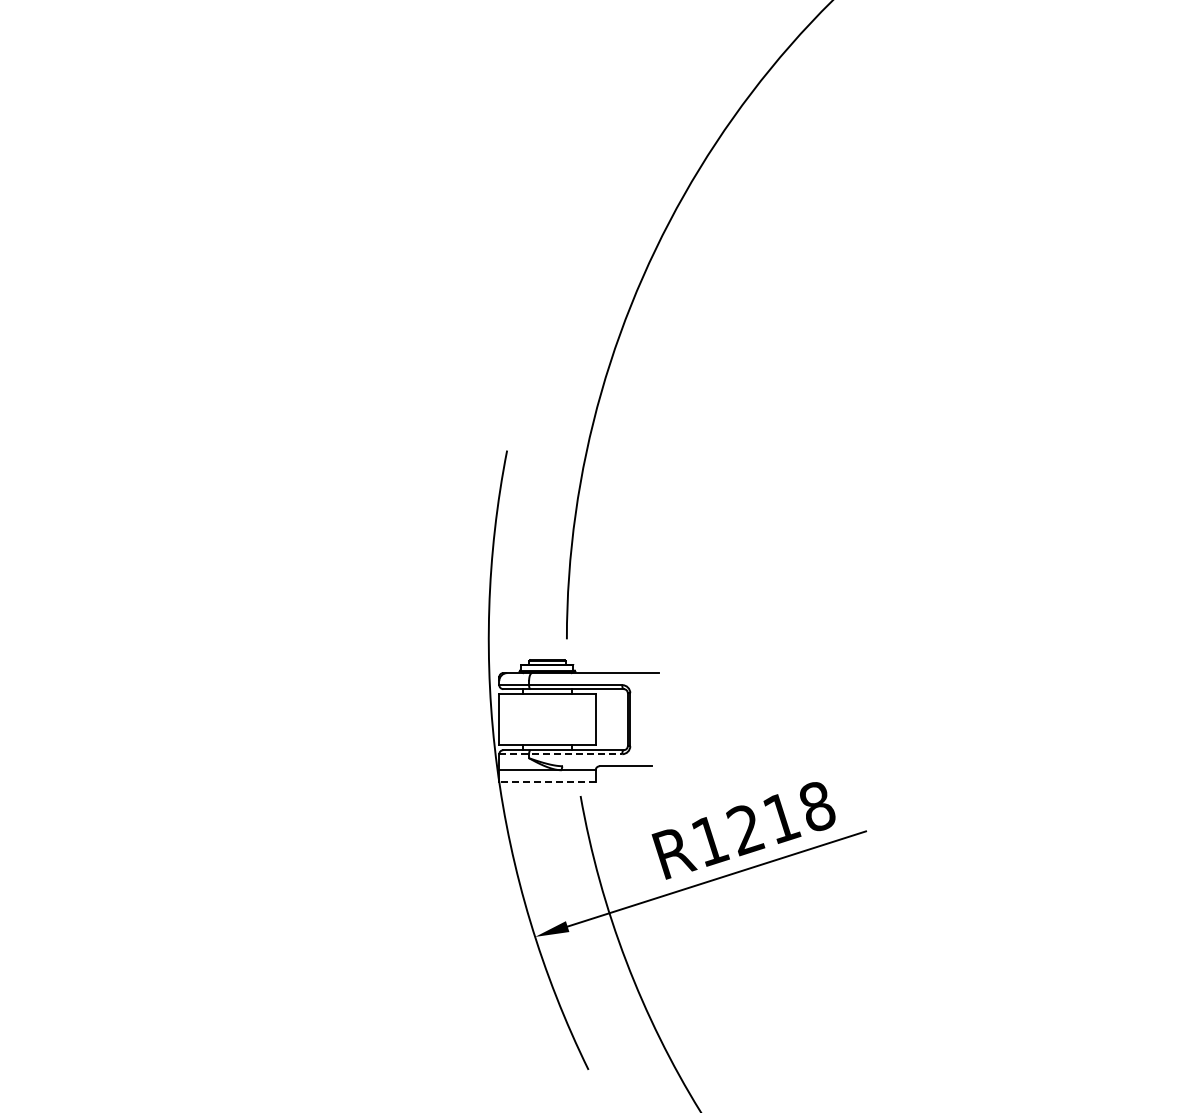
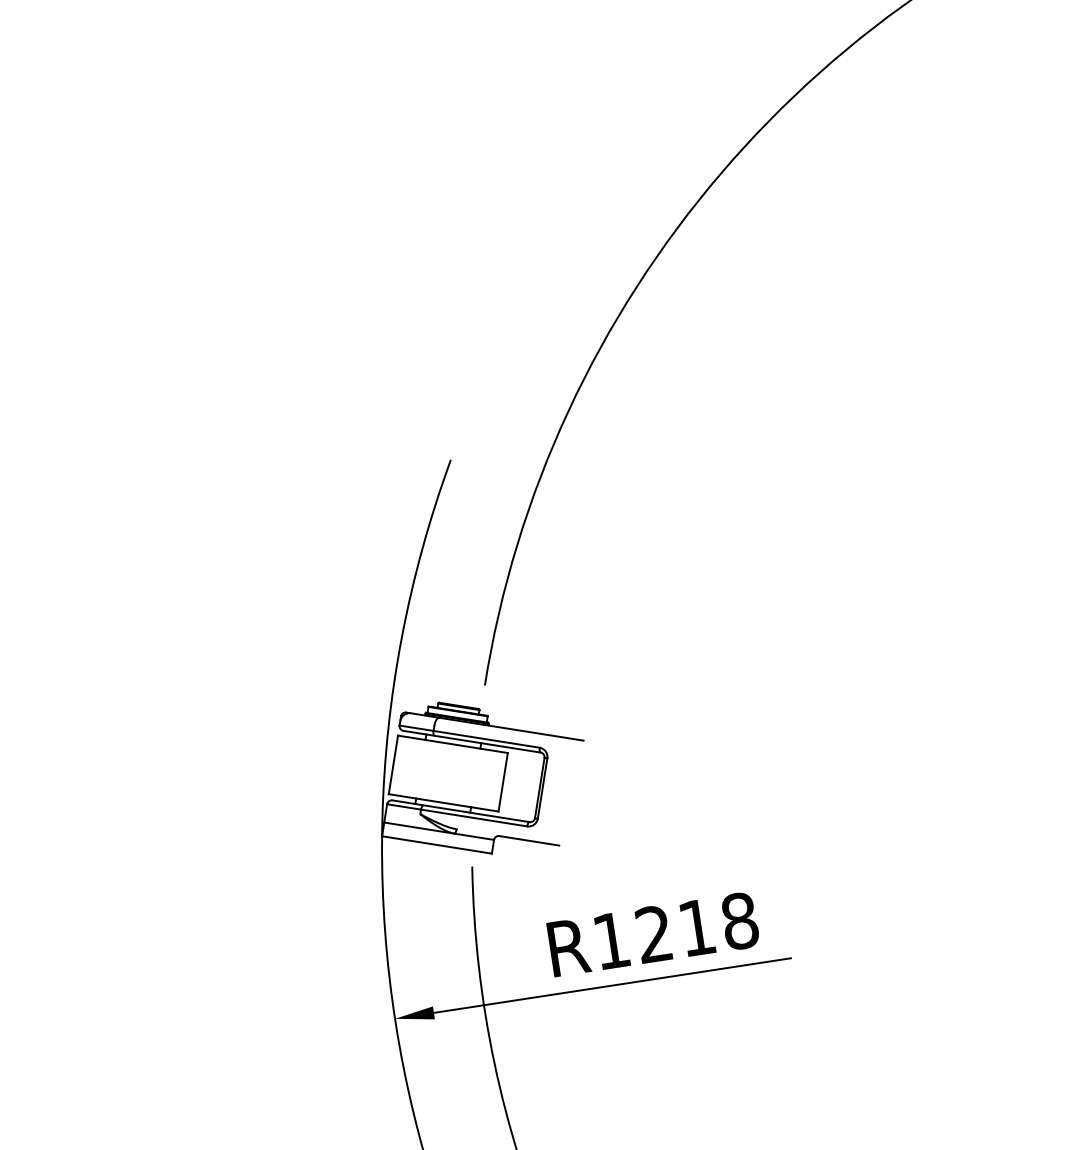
line: (561, 754) -> (457, 815), dashed -> solid
line: (546, 782) -> (435, 844), dashed -> solid

